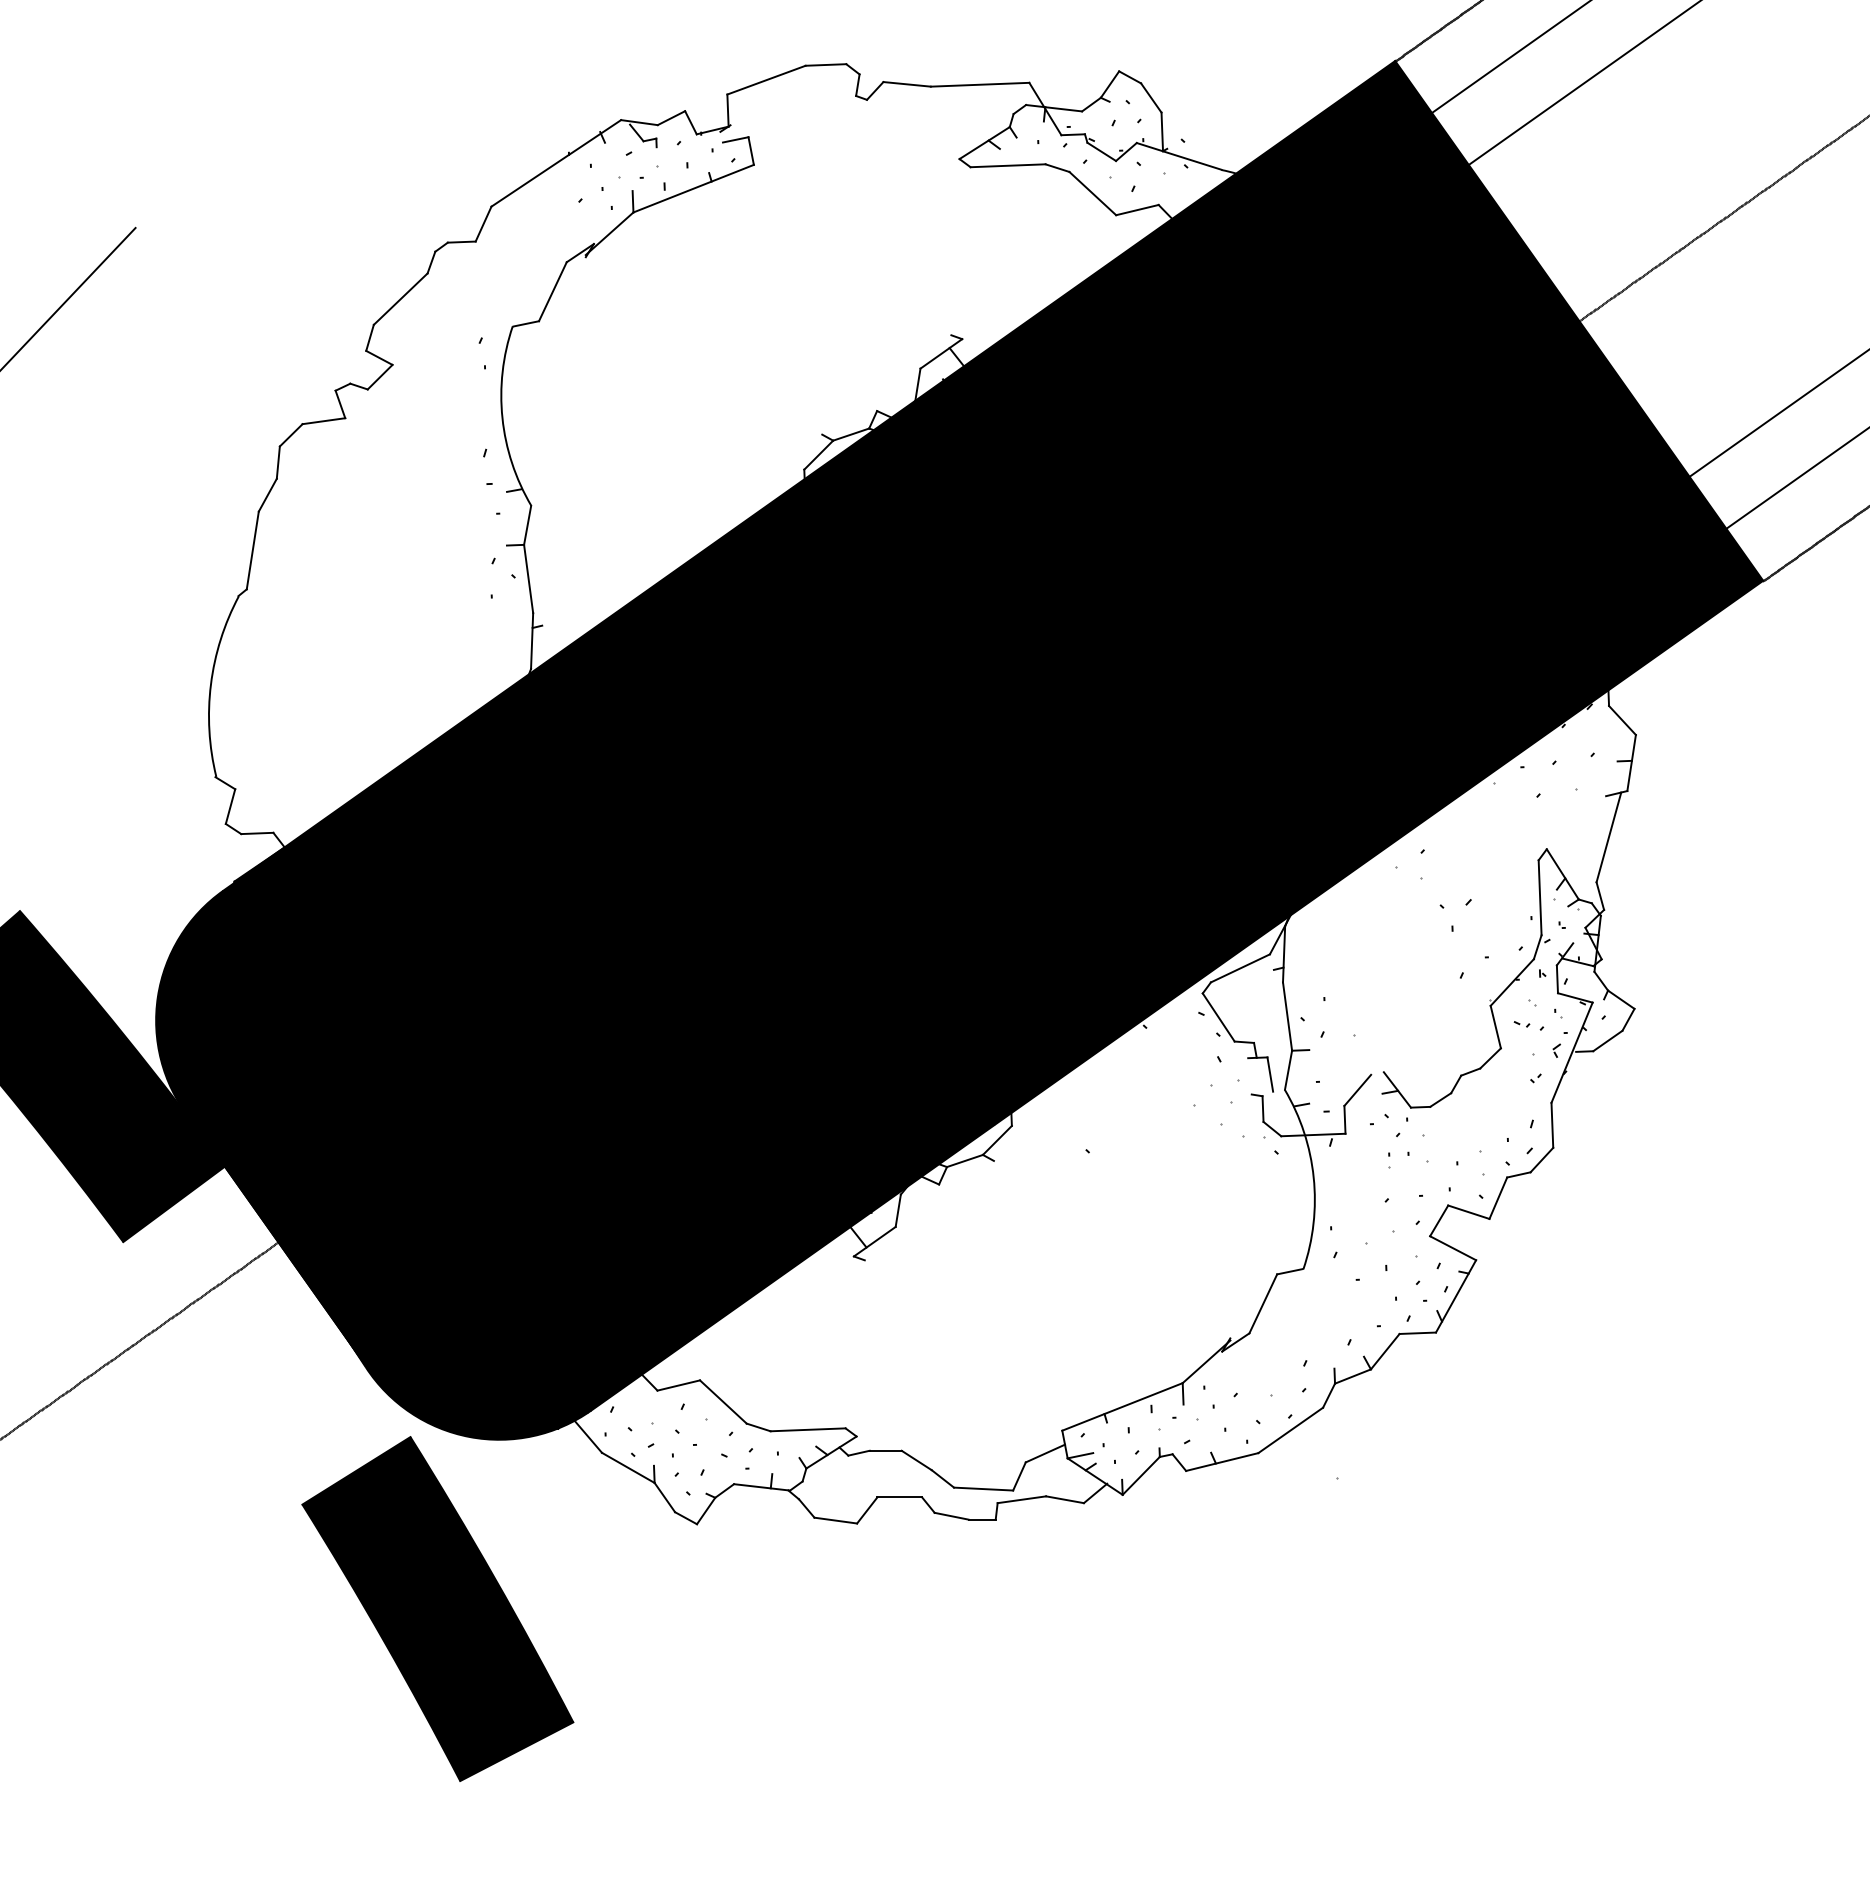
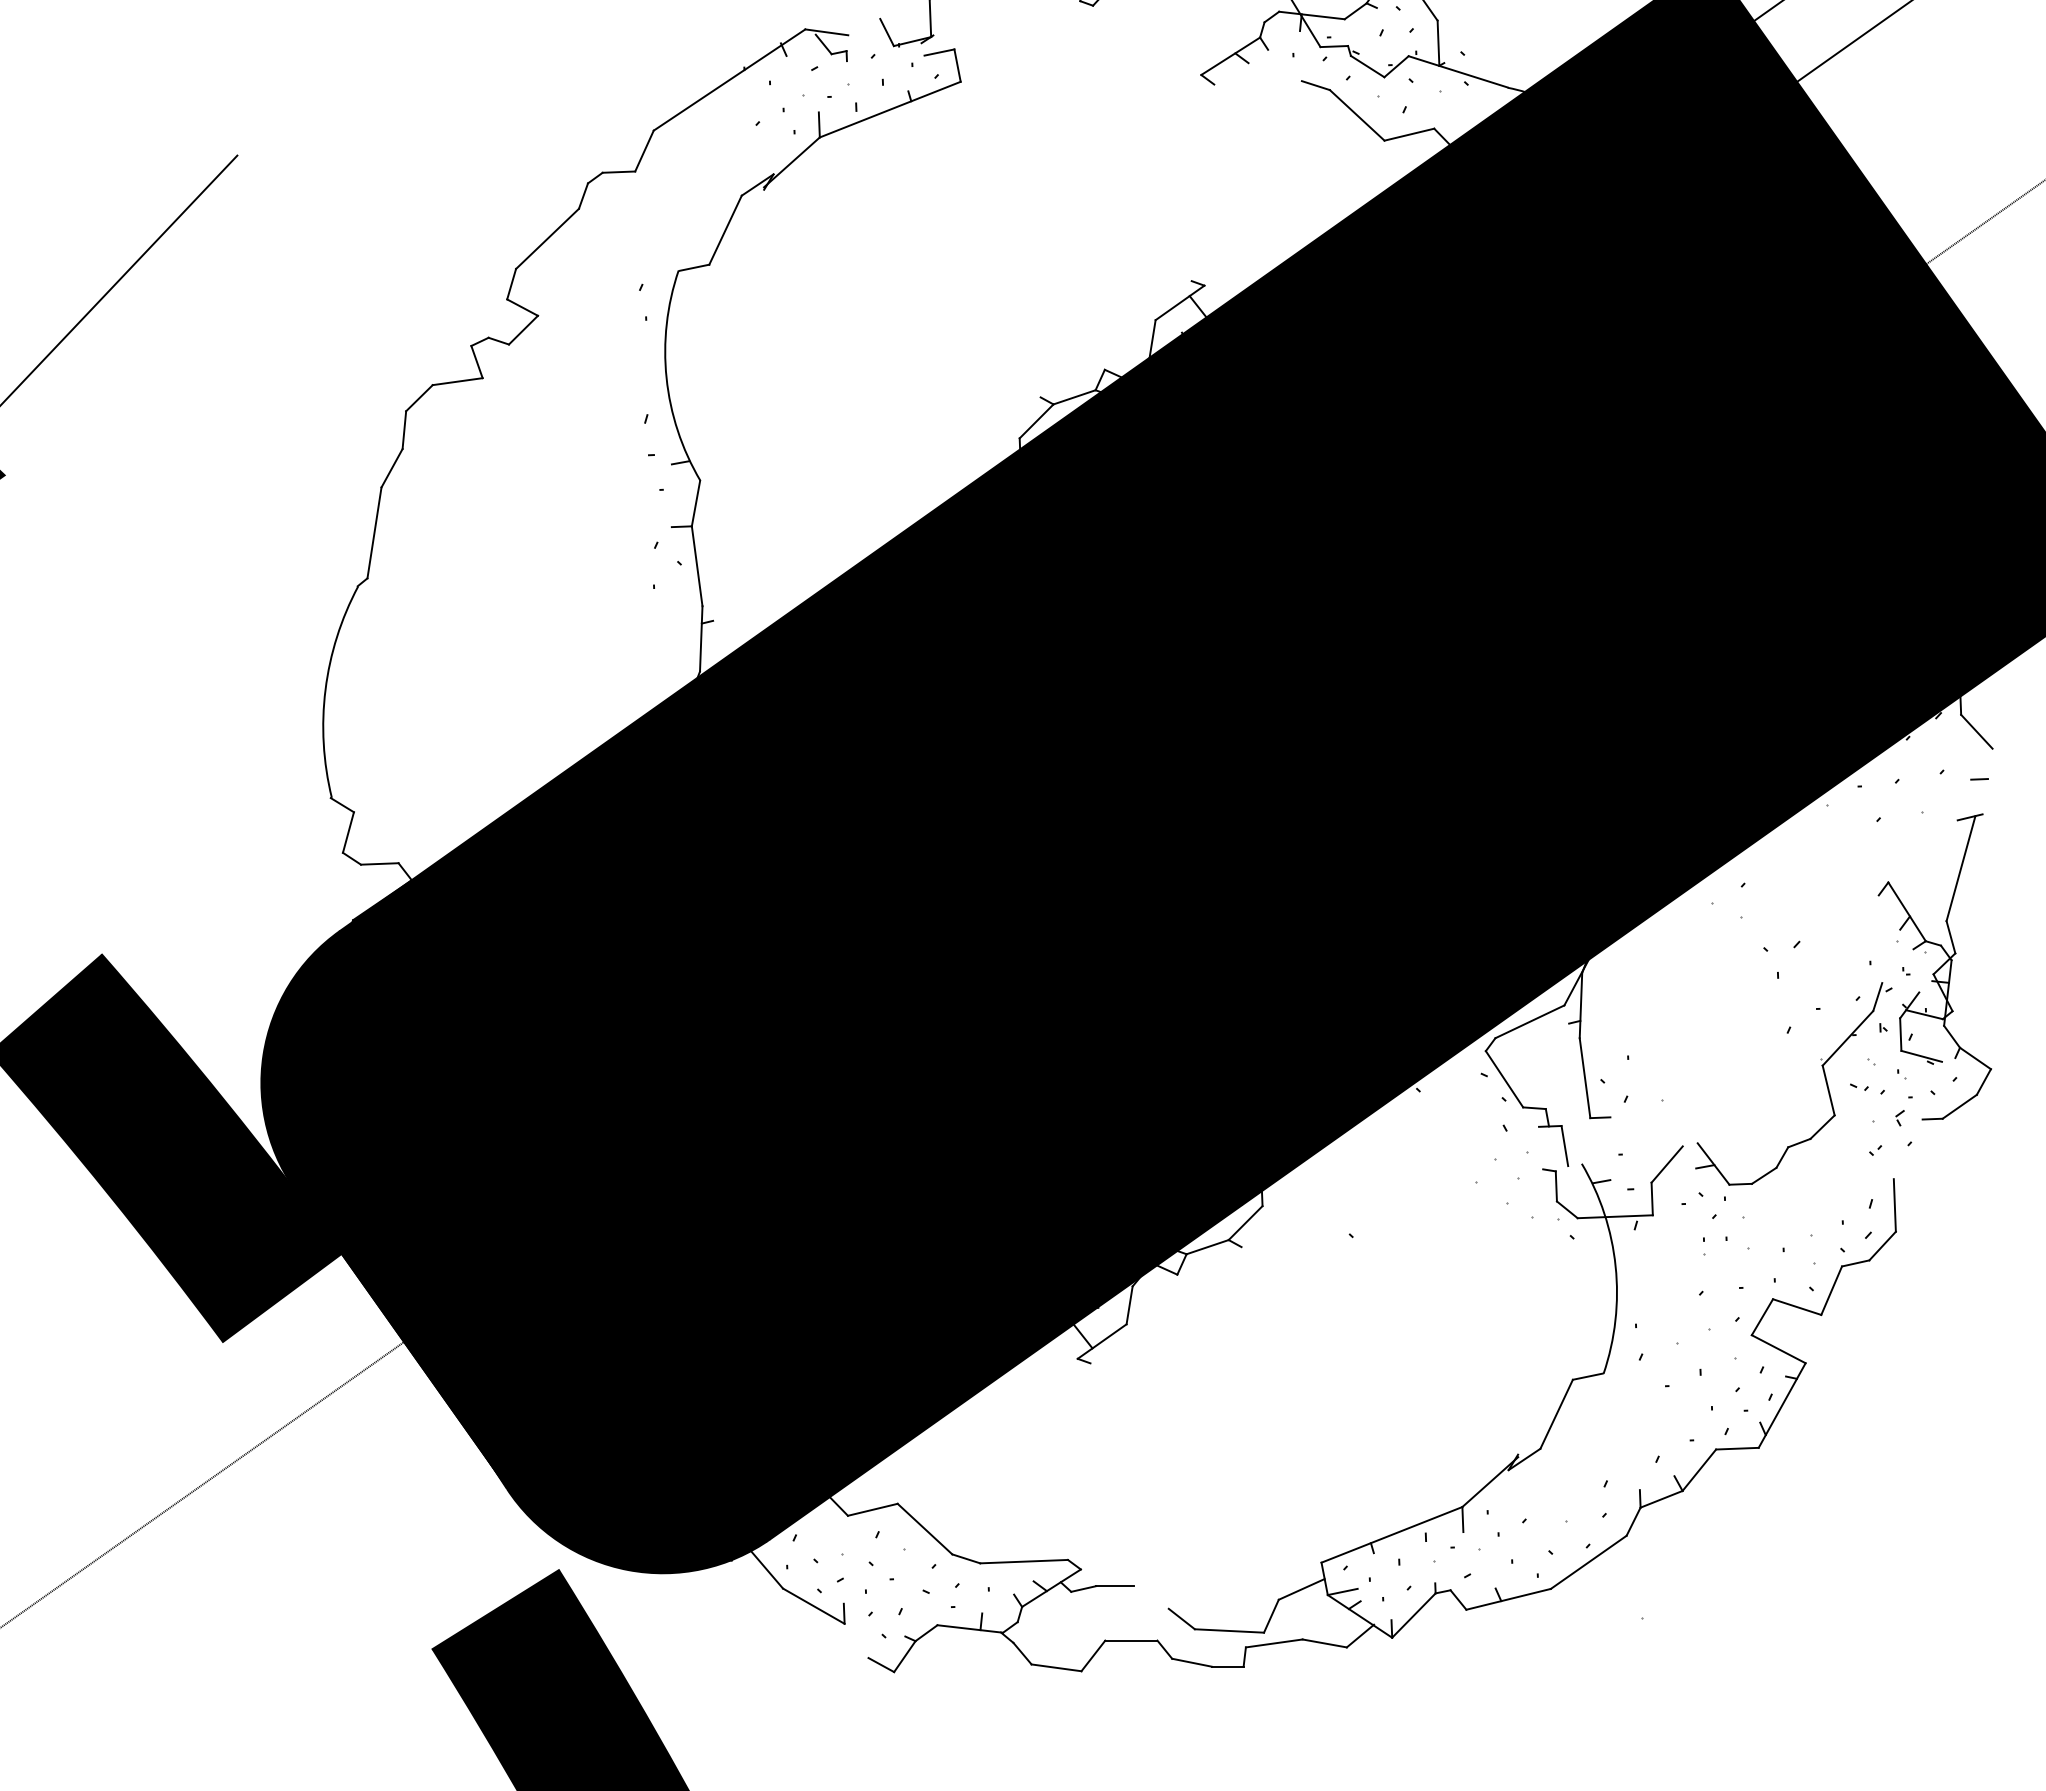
line: (671, 118) -> (864, 27), removed
line: (1007, 165) -> (1257, 82), removed
line: (1631, 762) -> (1987, 780), removed
line: (1539, 897) -> (1879, 938), removed
line: (1571, 1052) -> (1917, 1120), removed
line: (1288, 1069) -> (1586, 1140), removed
line: (916, 1460) -> (1150, 1597), removed
line: (664, 1497) -> (856, 1640), removed

